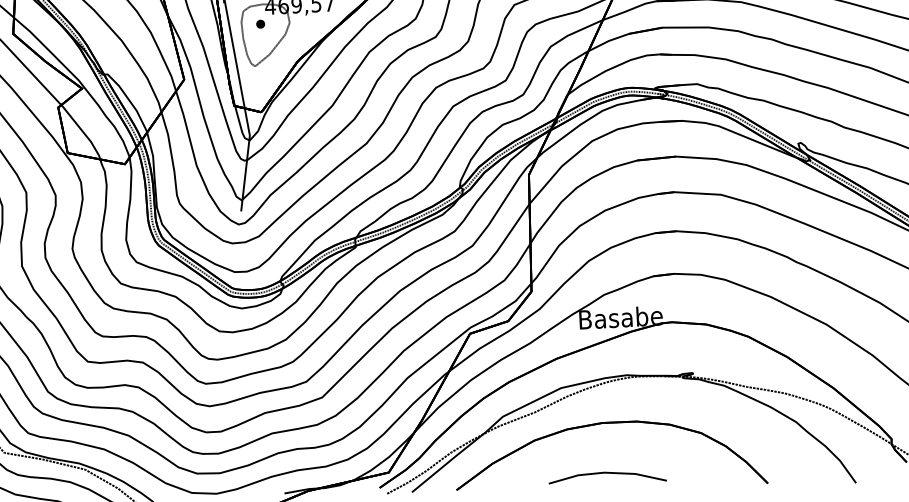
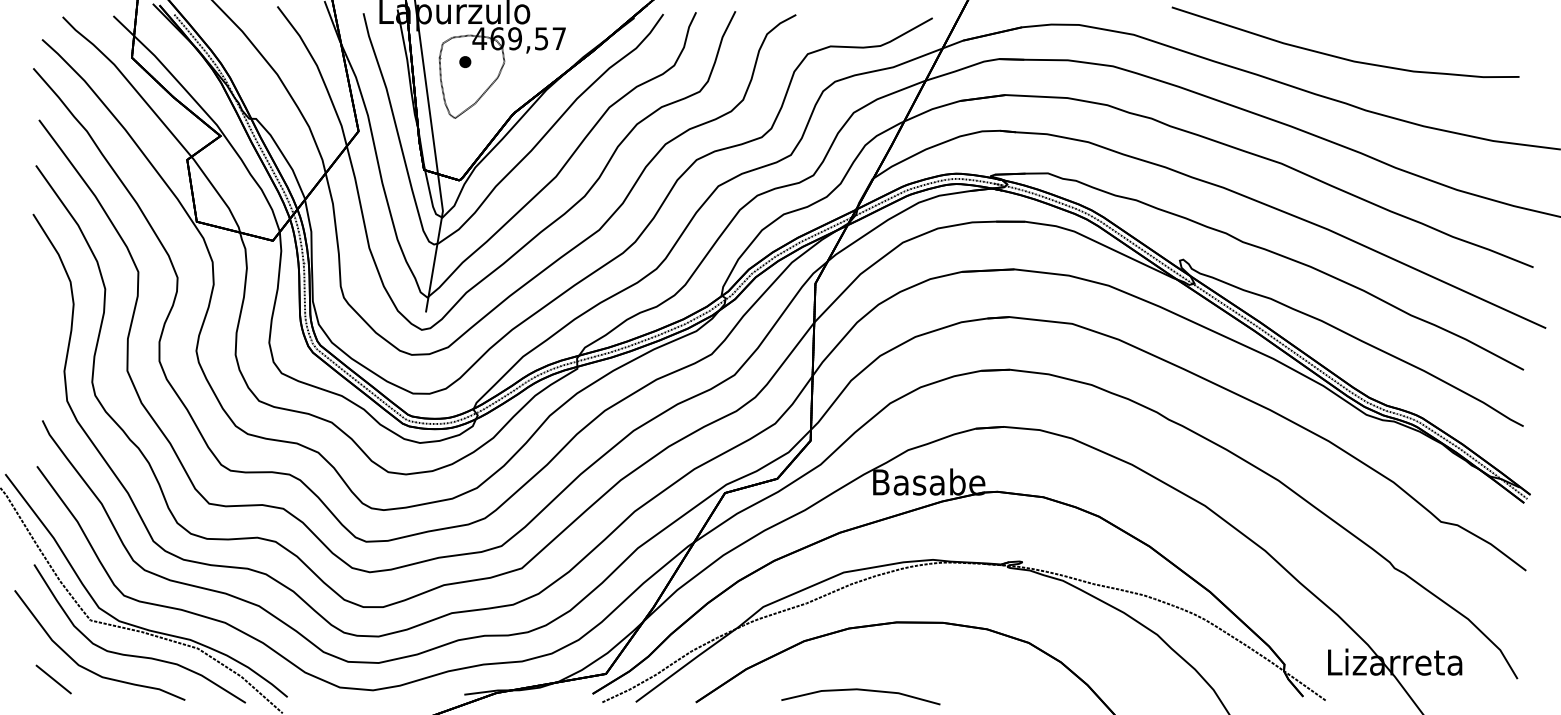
line: (607, 473) -> (860, 690), moved

